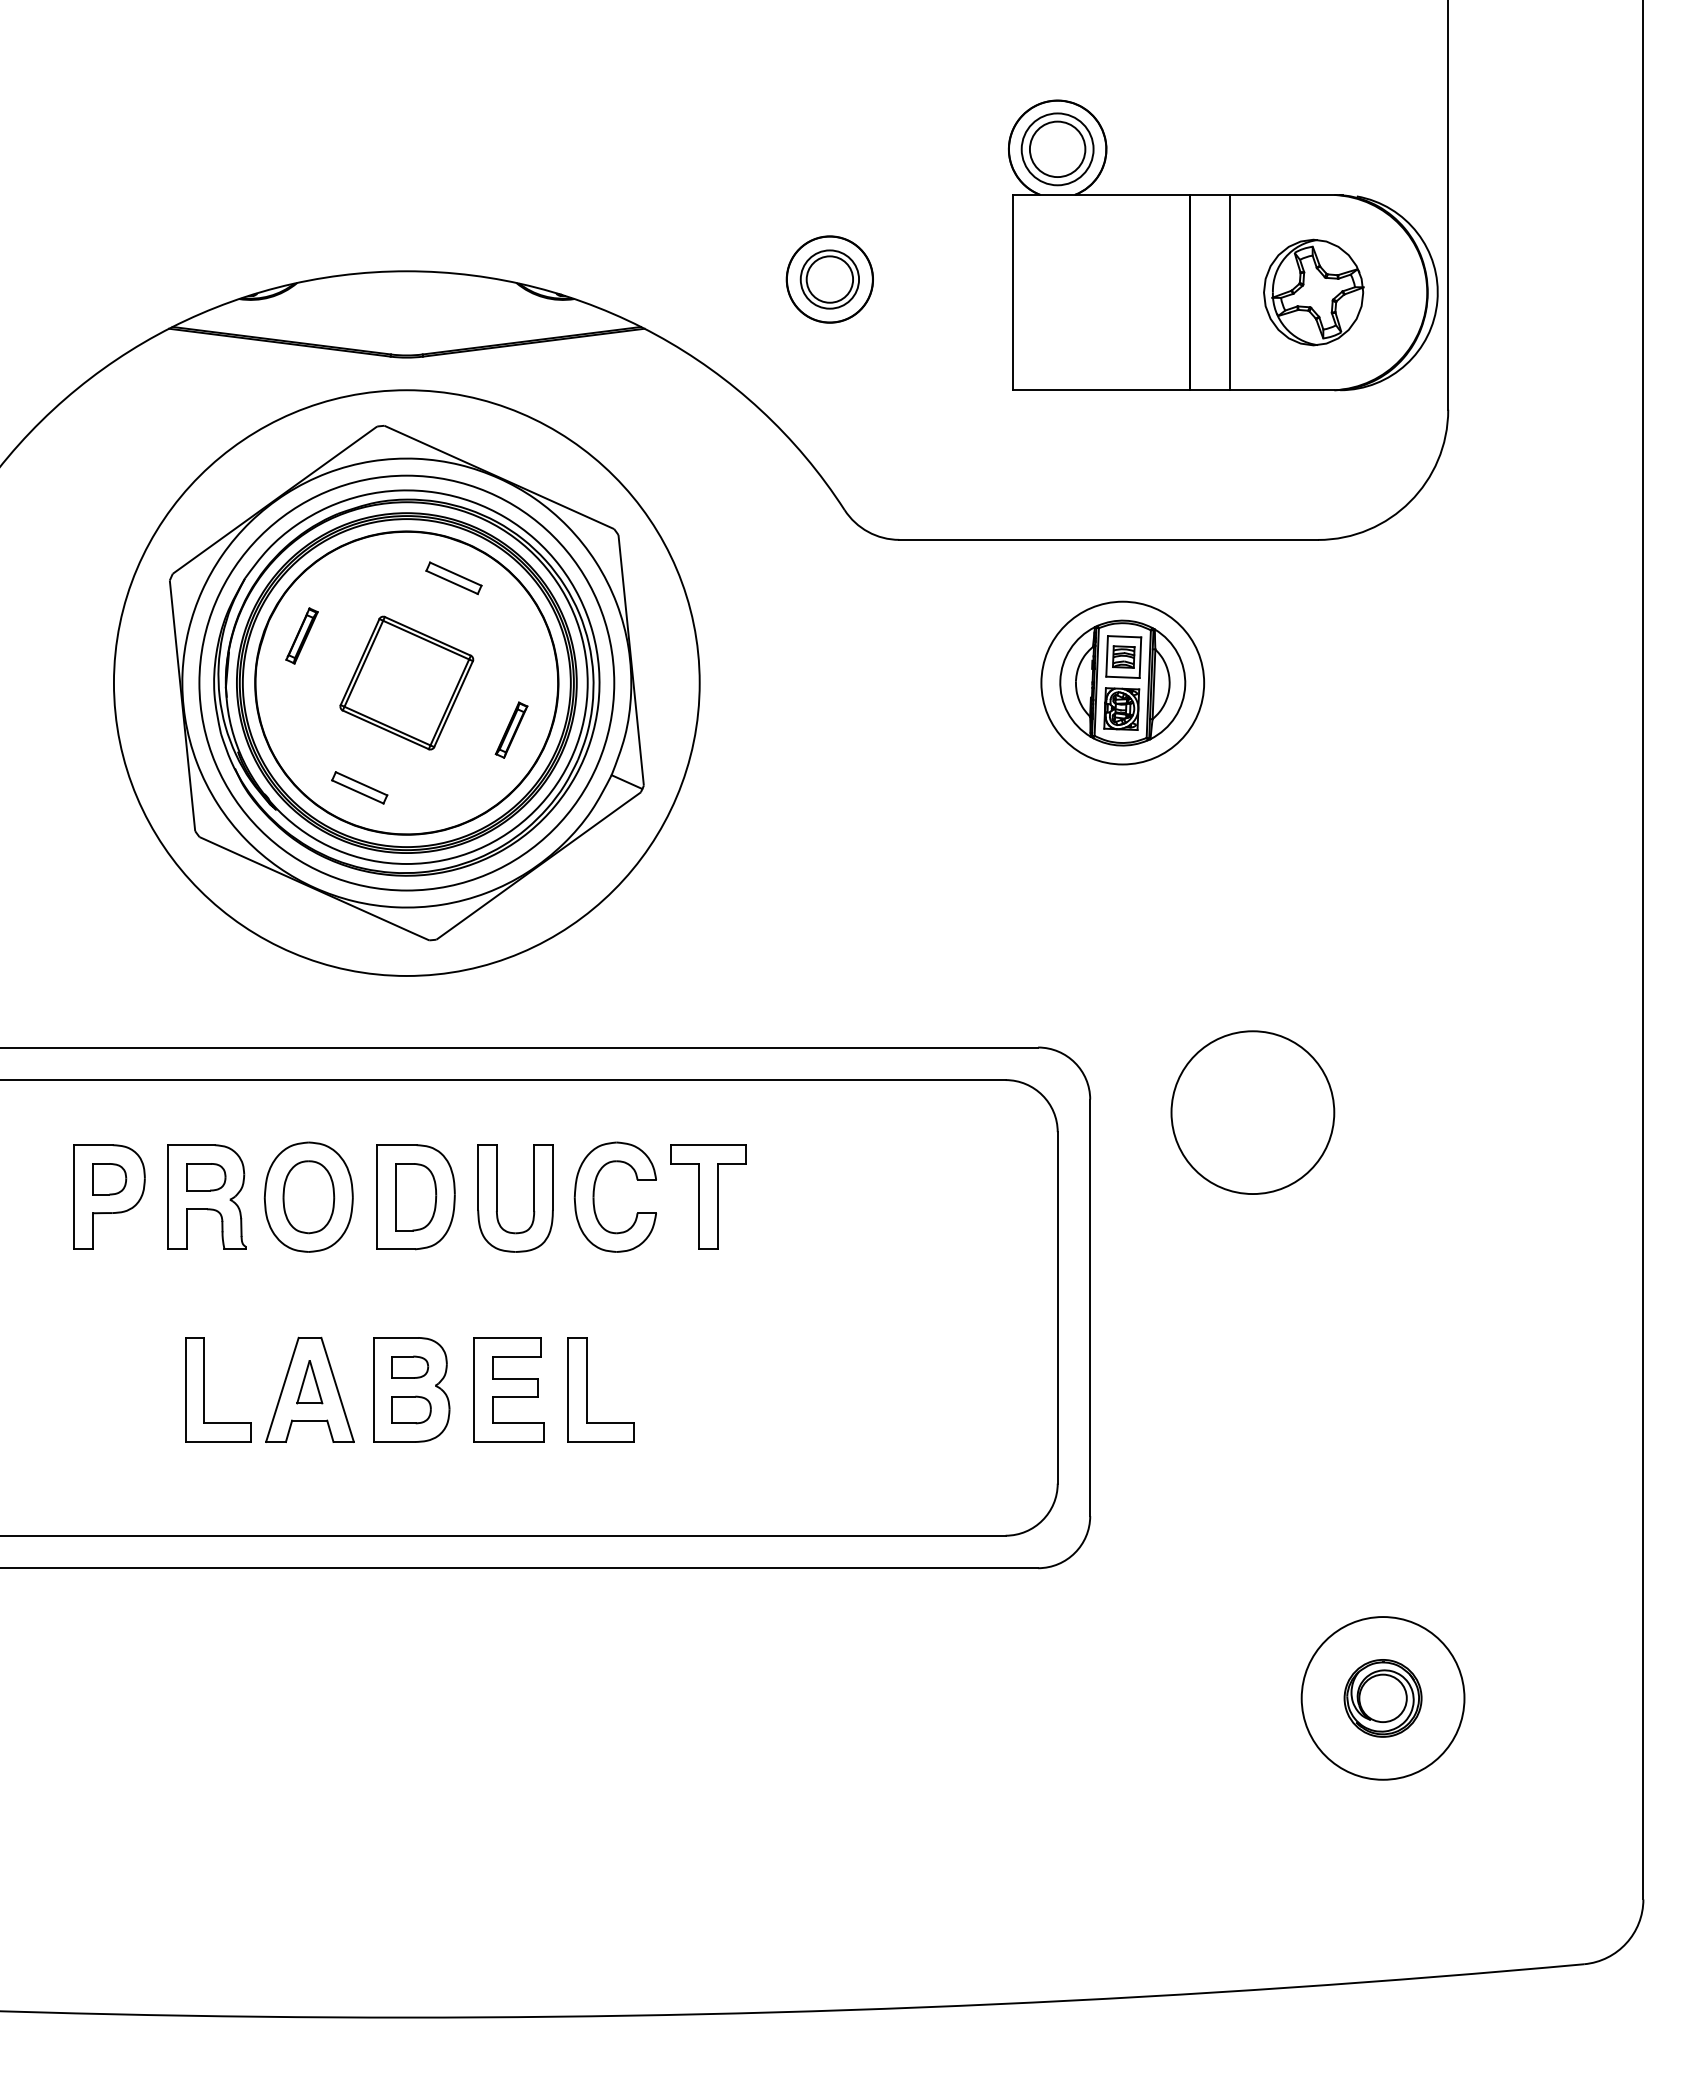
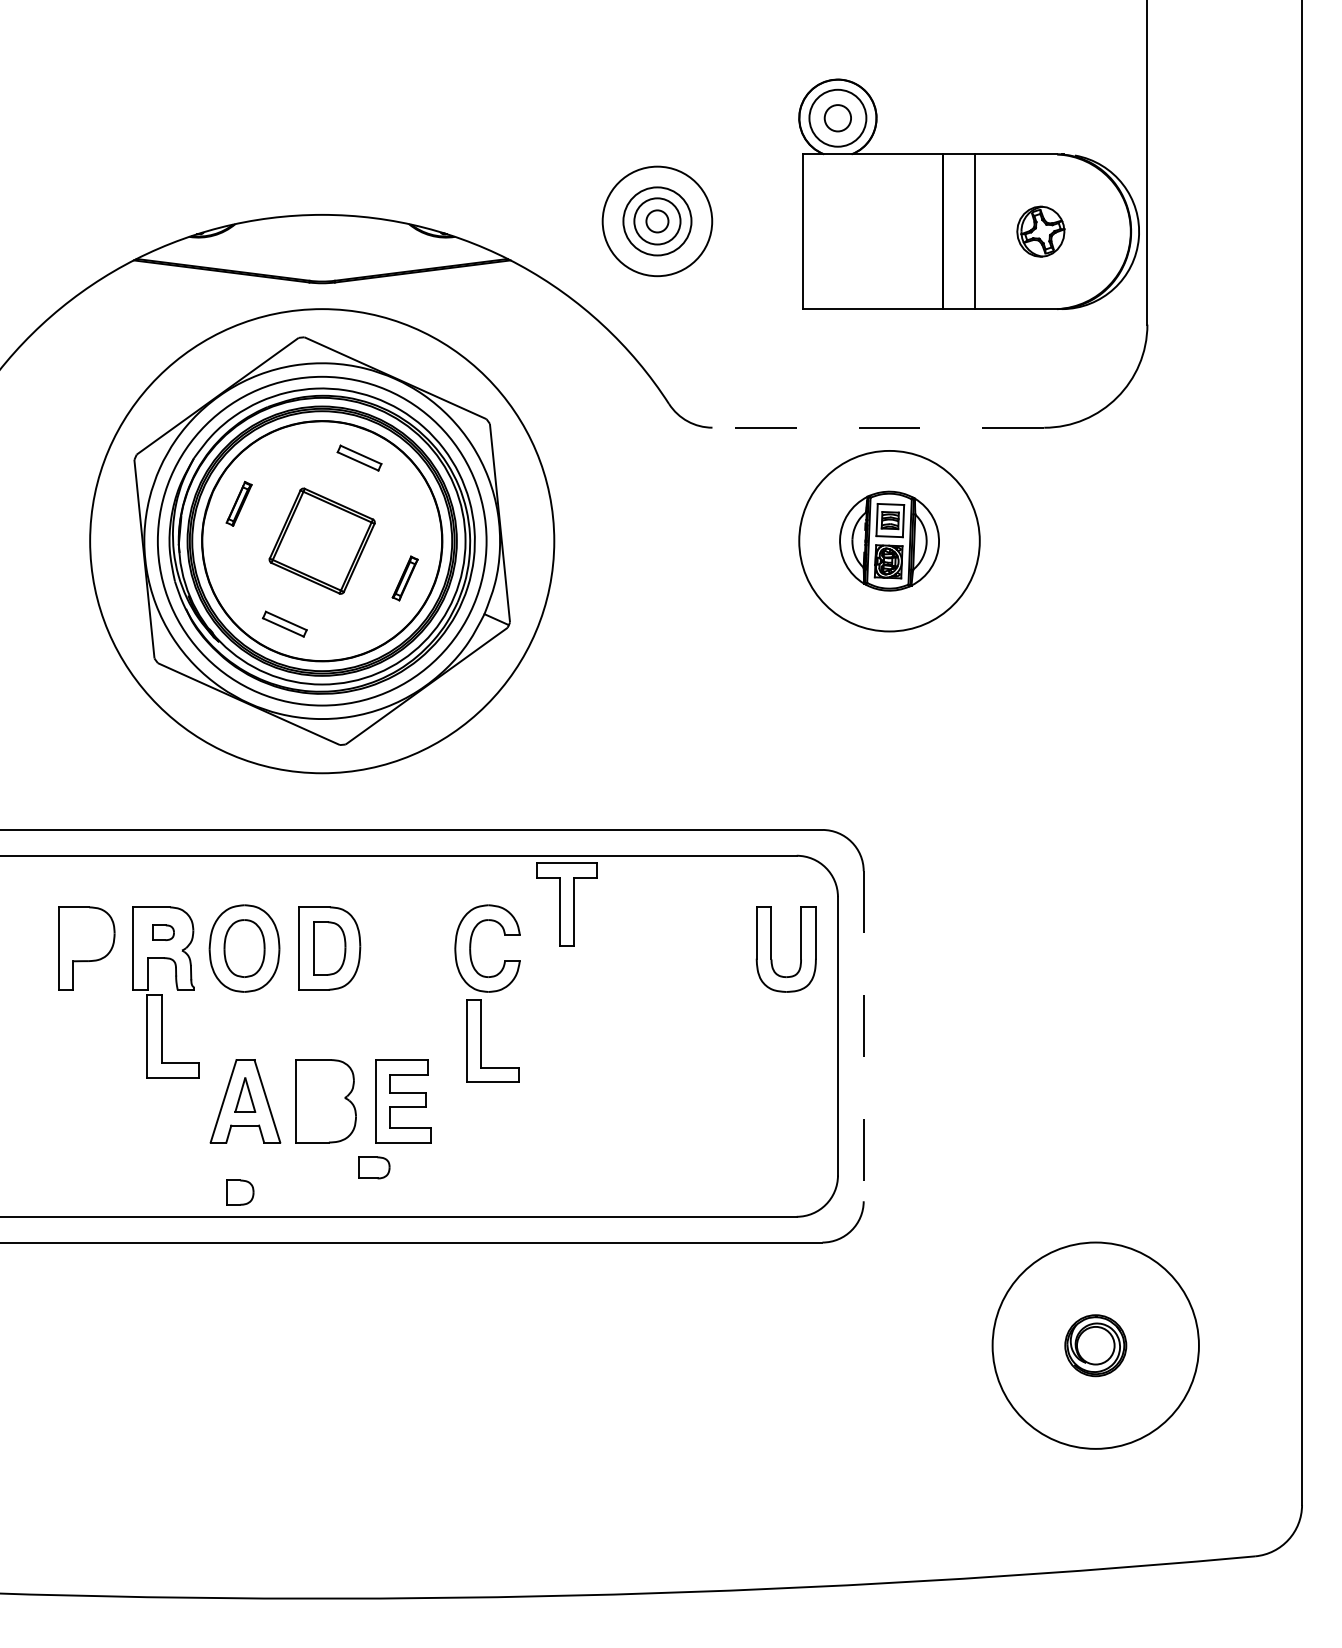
circle: (1057, 149) -> (837, 118), size x0.6
circle: (829, 279) -> (657, 221), size x0.6
circle: (829, 279) -> (657, 221), size x1.6
part: (1313, 292) -> (1040, 231), size x0.6
line: (1108, 539) -> (878, 427), solid -> dashed
circle: (1122, 682) -> (889, 540), size x1.4
circle: (1252, 1112) -> (992, 881), removed
part: (206, 1177) -> (163, 932), size x0.7
part: (109, 1179) -> (240, 1192), moved
part: (708, 1196) -> (566, 903), moved
part: (497, 1198) -> (772, 949), moved
line: (1090, 1308) -> (863, 1036), solid -> dashed
part: (410, 1366) -> (325, 1082), removed
part: (204, 1389) -> (161, 1035), moved
part: (587, 1389) -> (482, 1040), moved
part: (411, 1409) -> (374, 1167), moved
circle: (1382, 1698) -> (1095, 1345), size x1.6

